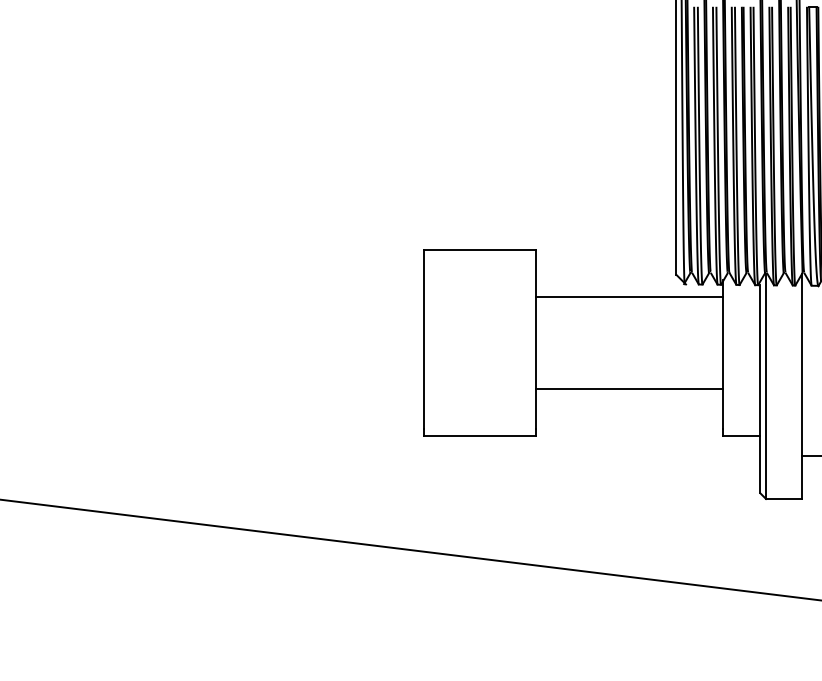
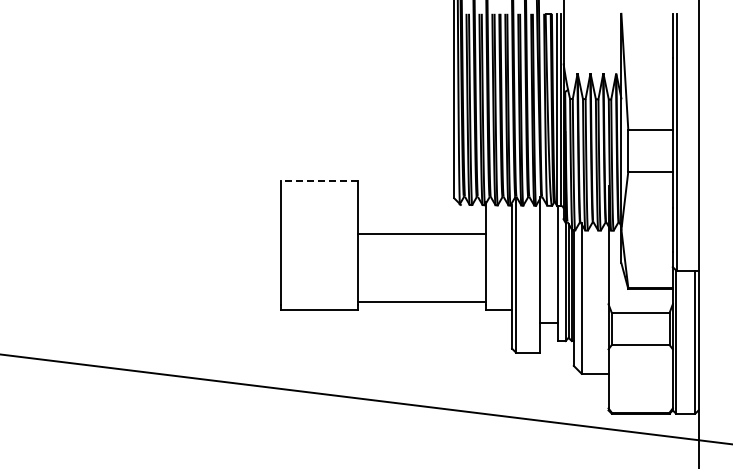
line: (480, 248) -> (319, 180), solid -> dashed
line: (628, 296) -> (421, 233), moved
line: (628, 388) -> (421, 301), moved

